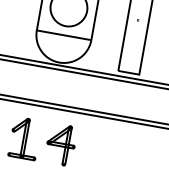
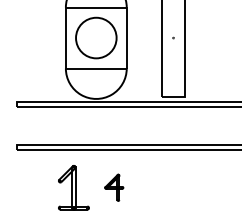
part: (61, 144) -> (114, 187), size x0.6

